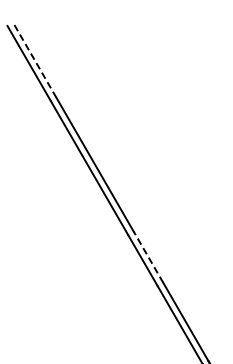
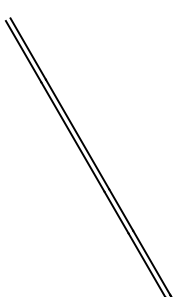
line: (34, 59) -> (27, 48), dashed -> solid
line: (148, 256) -> (121, 209), dashed -> solid

